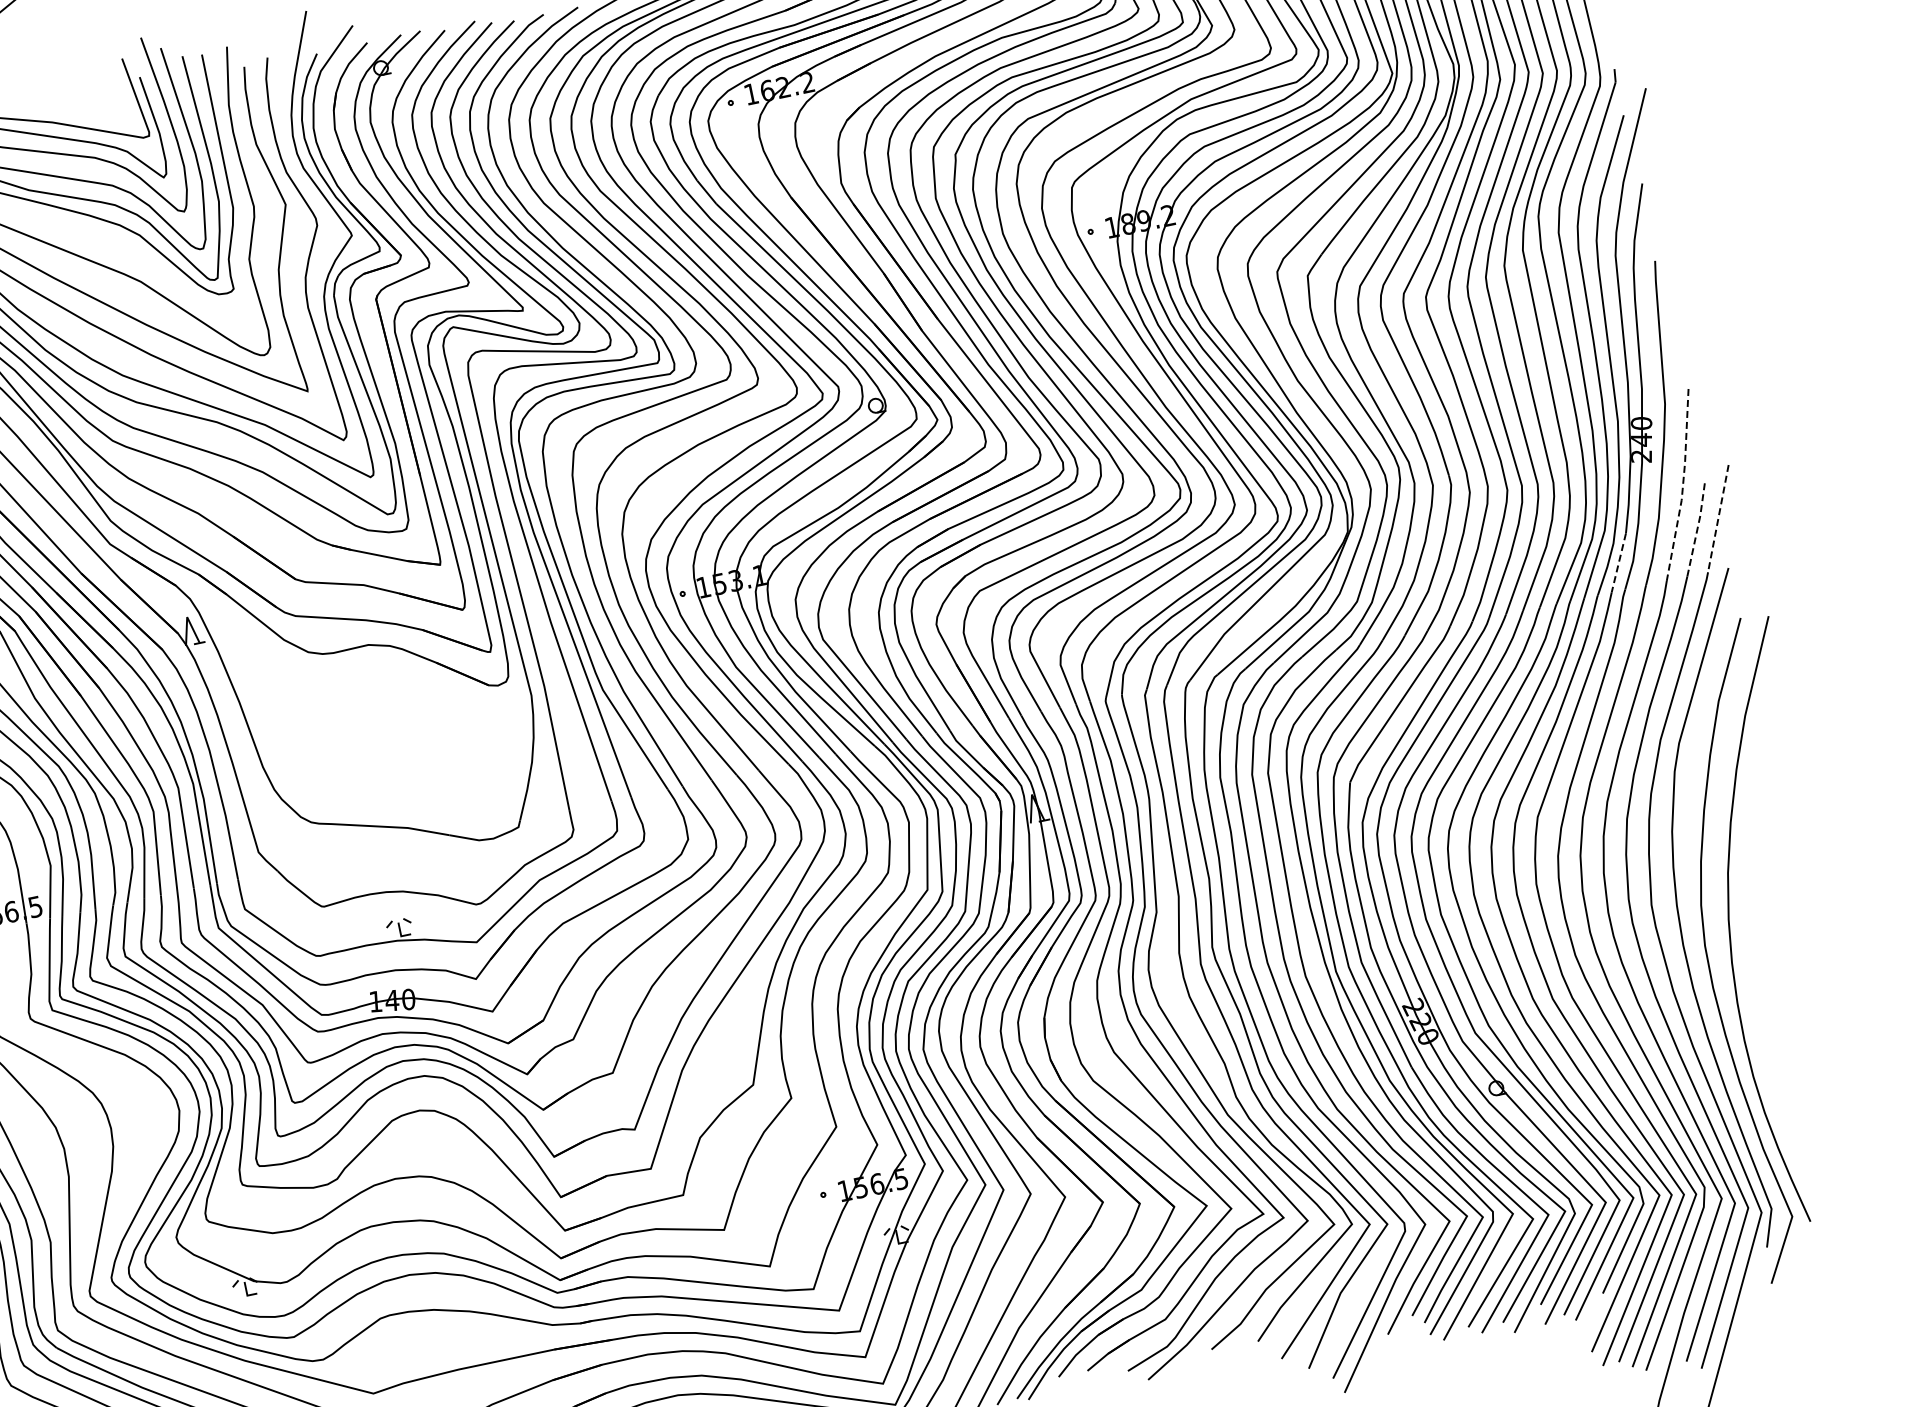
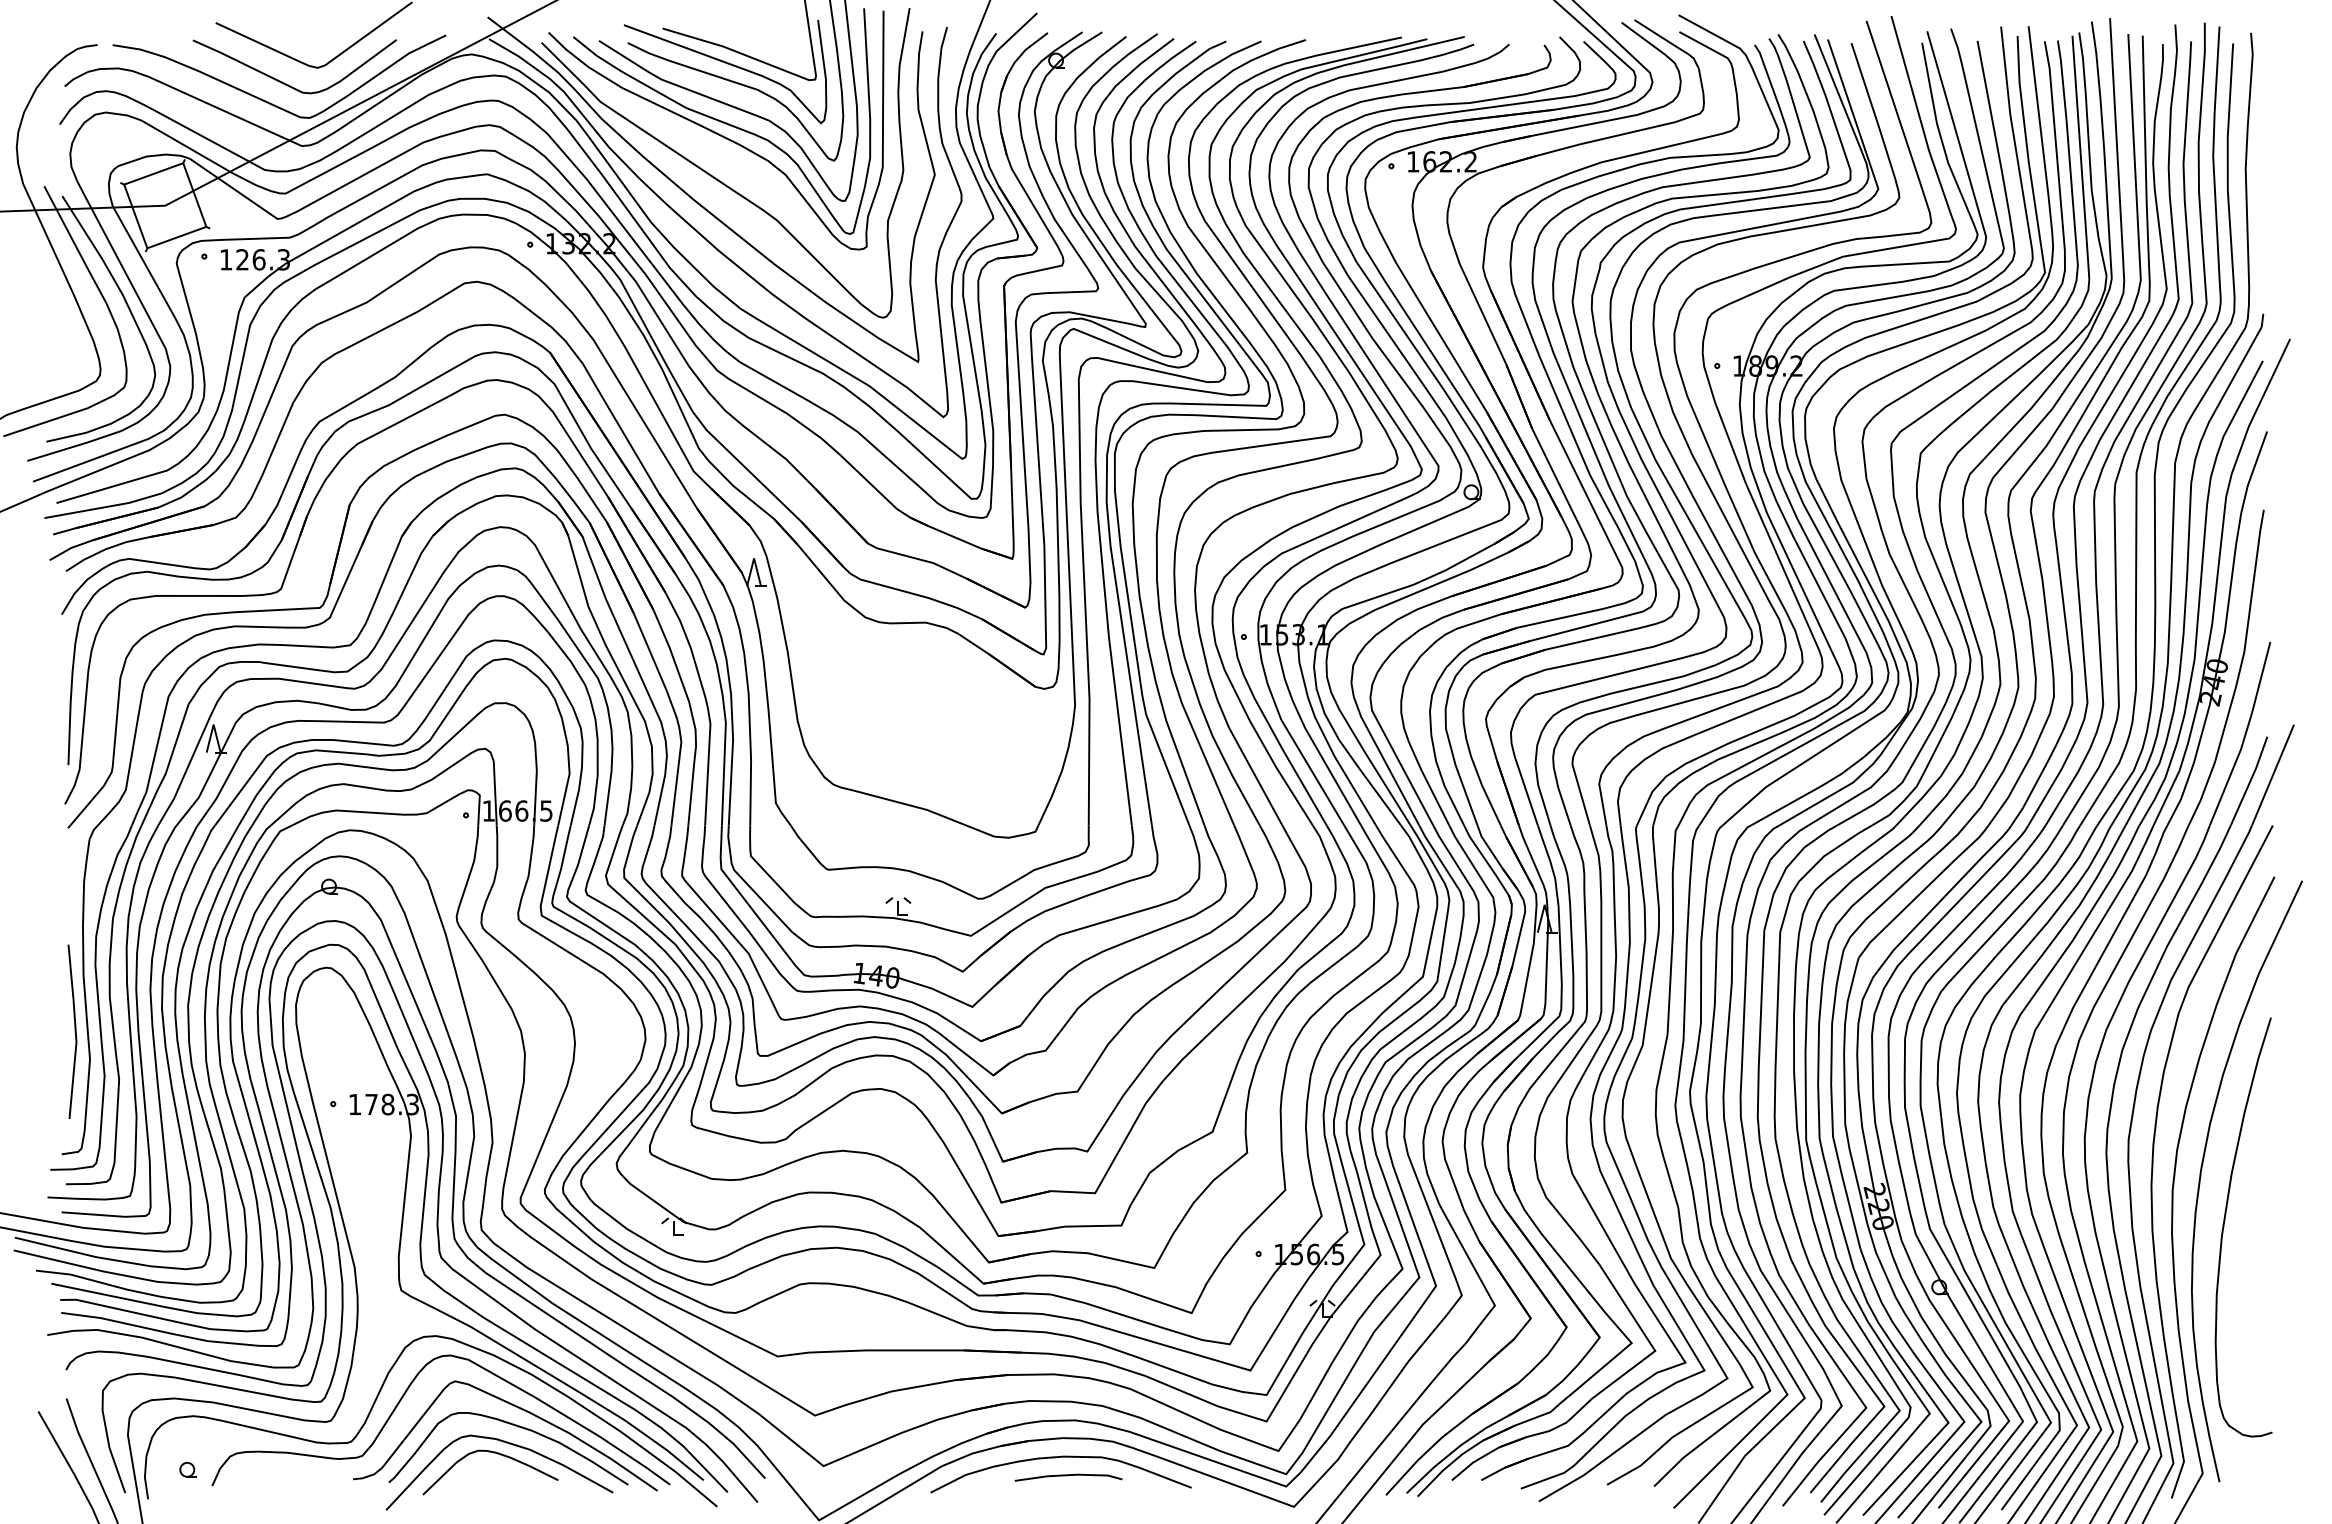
line: (1682, 486) -> (2244, 736), dashed -> solid
line: (1718, 518) -> (2273, 775), dashed -> solid
line: (1697, 529) -> (2250, 781), dashed -> solid
line: (1618, 563) -> (2166, 798), dashed -> solid
curve: (1763, 965) -> (2225, 1221), added

